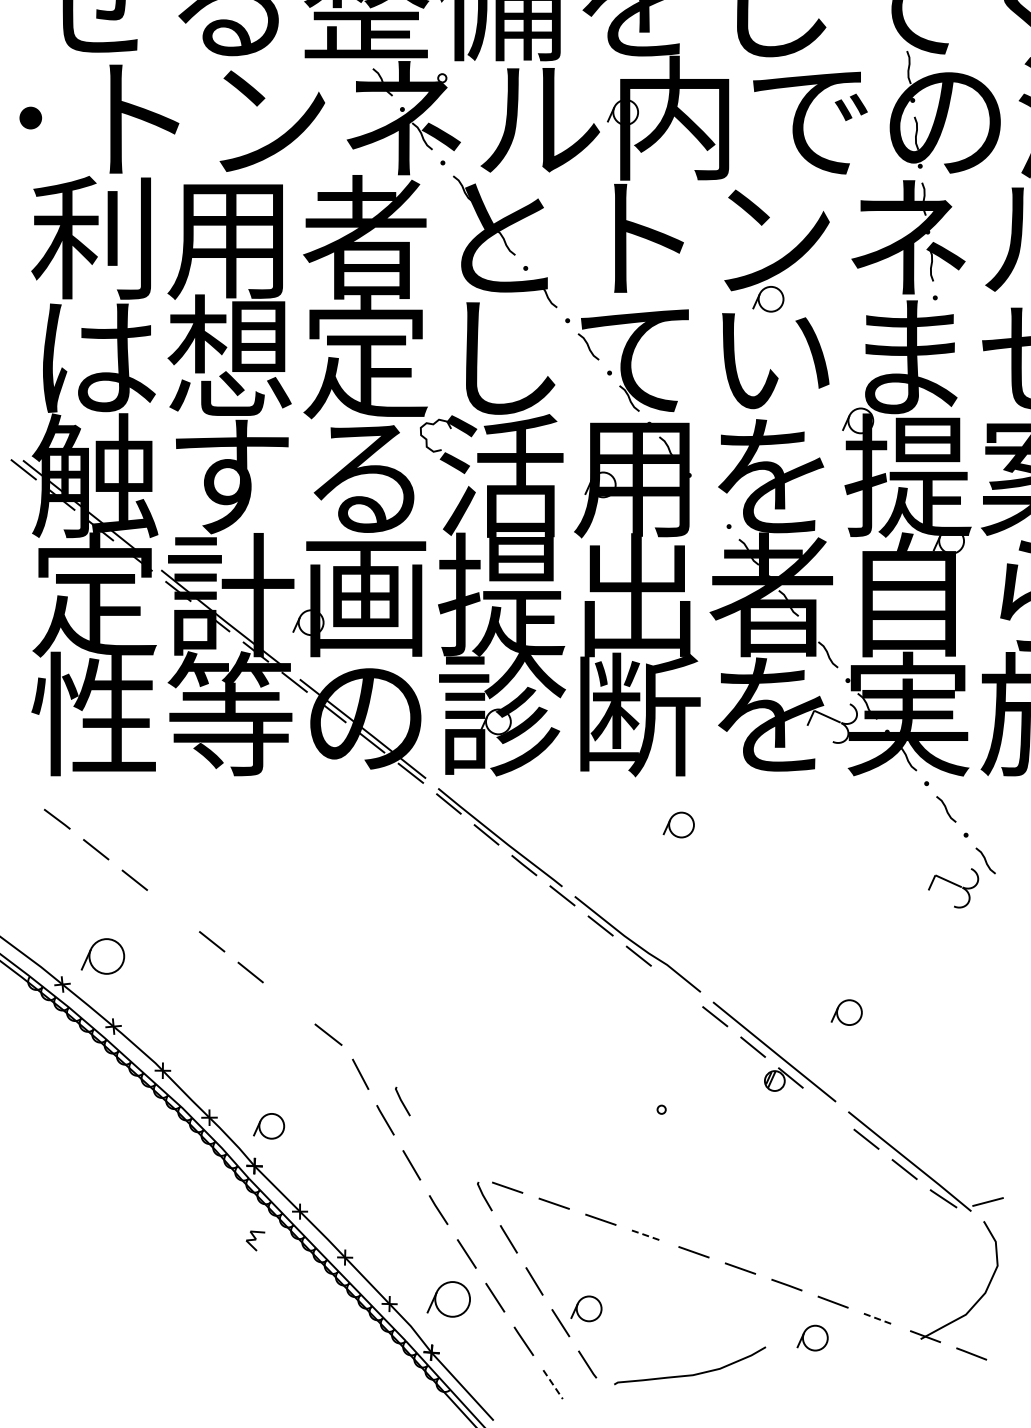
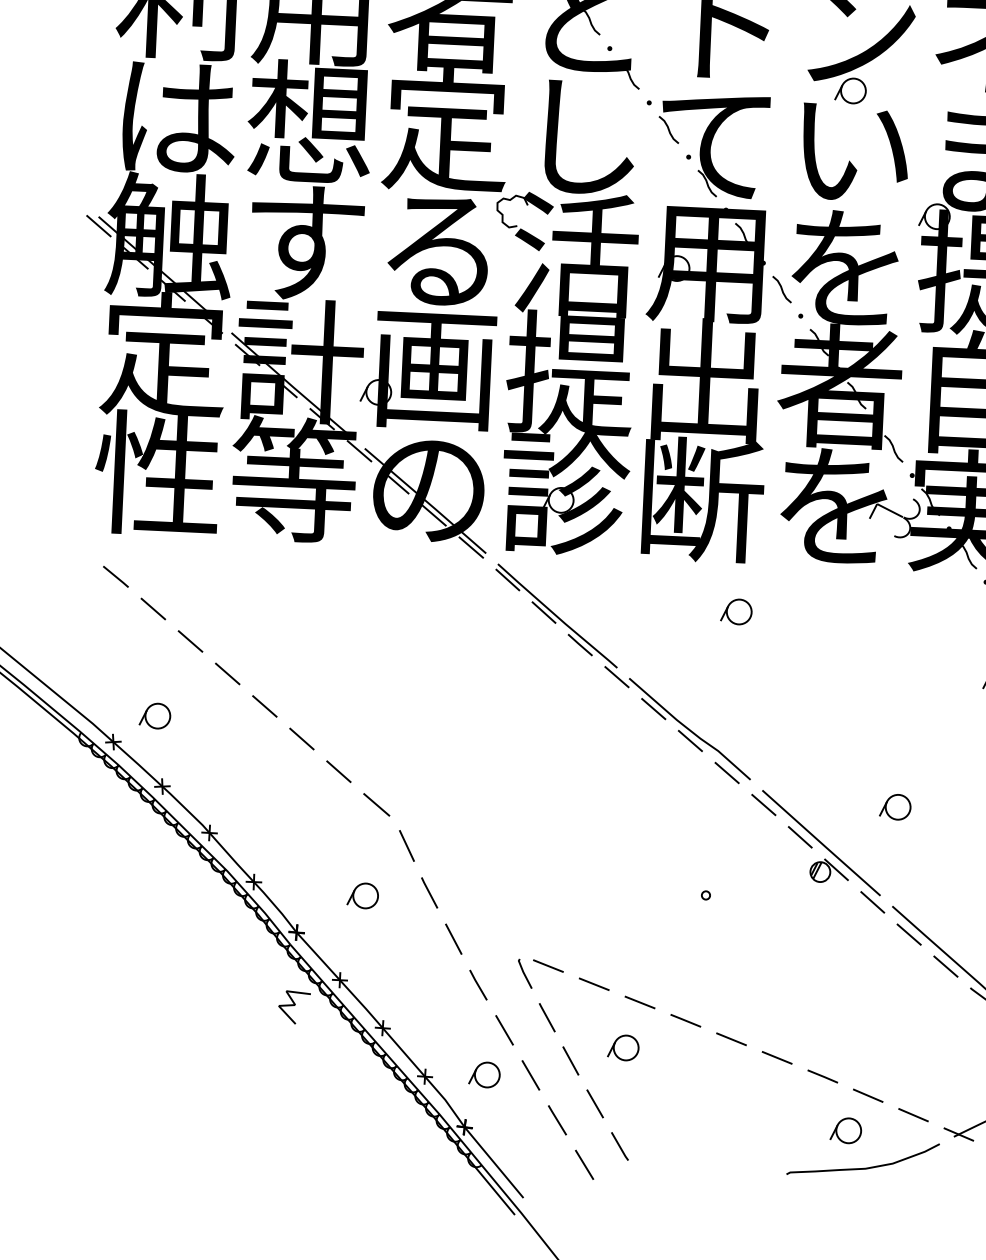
curve: (709, 500) -> (782, 289), added
line: (173, 910) -> (227, 673), added
part: (102, 956) -> (154, 716), size x0.71
line: (676, 986) -> (726, 773), added
line: (289, 1003) -> (339, 771), added
line: (402, 1101) -> (447, 874), removed
line: (828, 1108) -> (872, 902), added
part: (269, 1126) -> (363, 896), moved
line: (647, 1235) -> (685, 1020), dashed -> solid
part: (255, 1240) -> (294, 1006), size x1.67
part: (449, 1299) -> (485, 1074), size x0.71
part: (586, 1308) -> (623, 1047), moved
line: (879, 1319) -> (913, 1115), dashed -> solid
curve: (690, 1374) -> (863, 1167), moved
line: (553, 1385) -> (584, 1165), dashed -> solid

